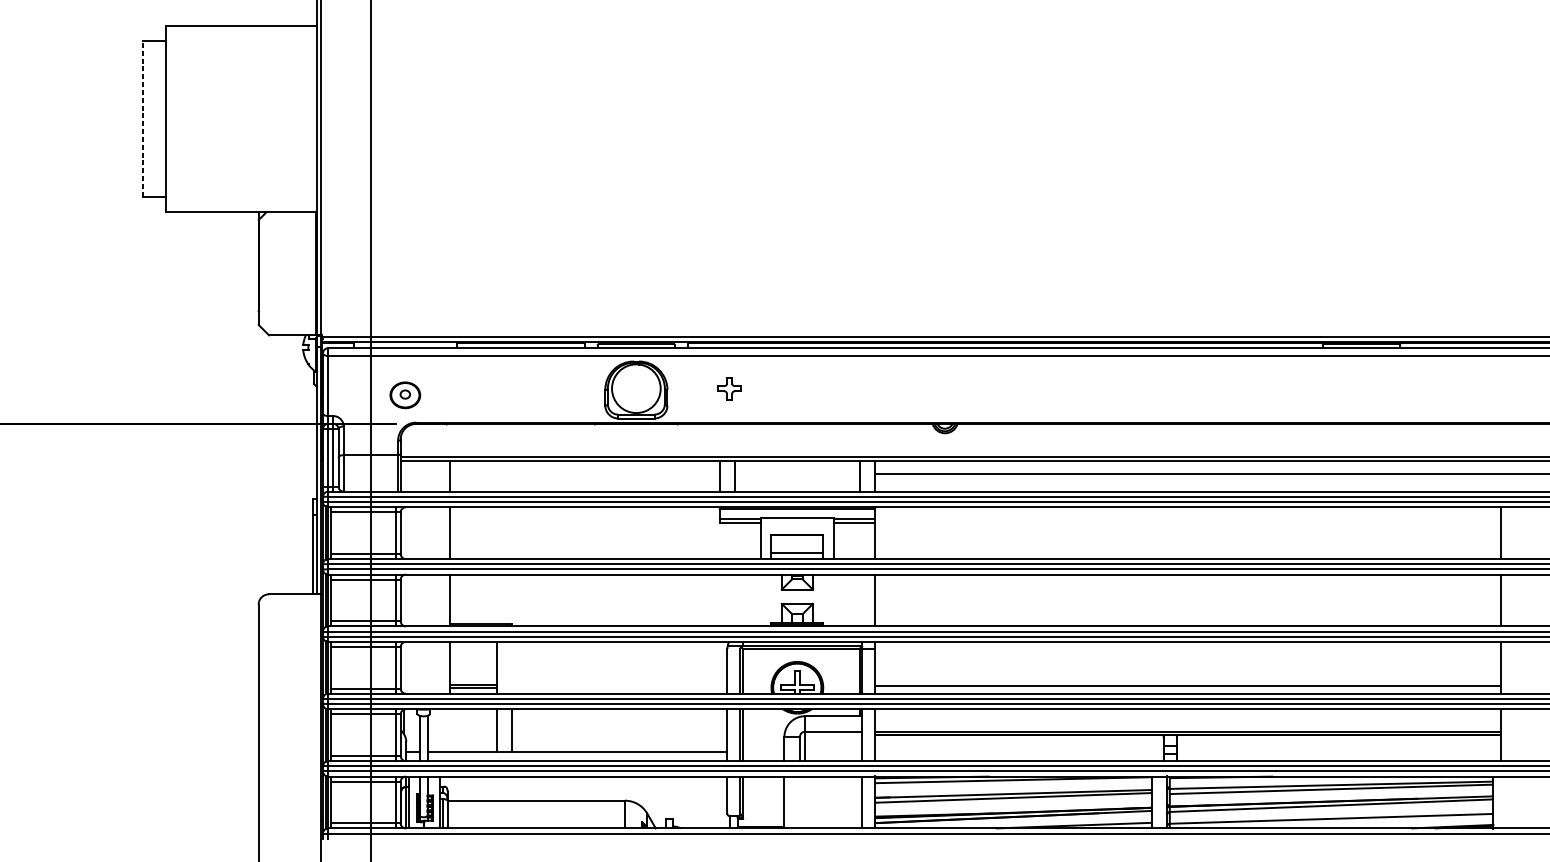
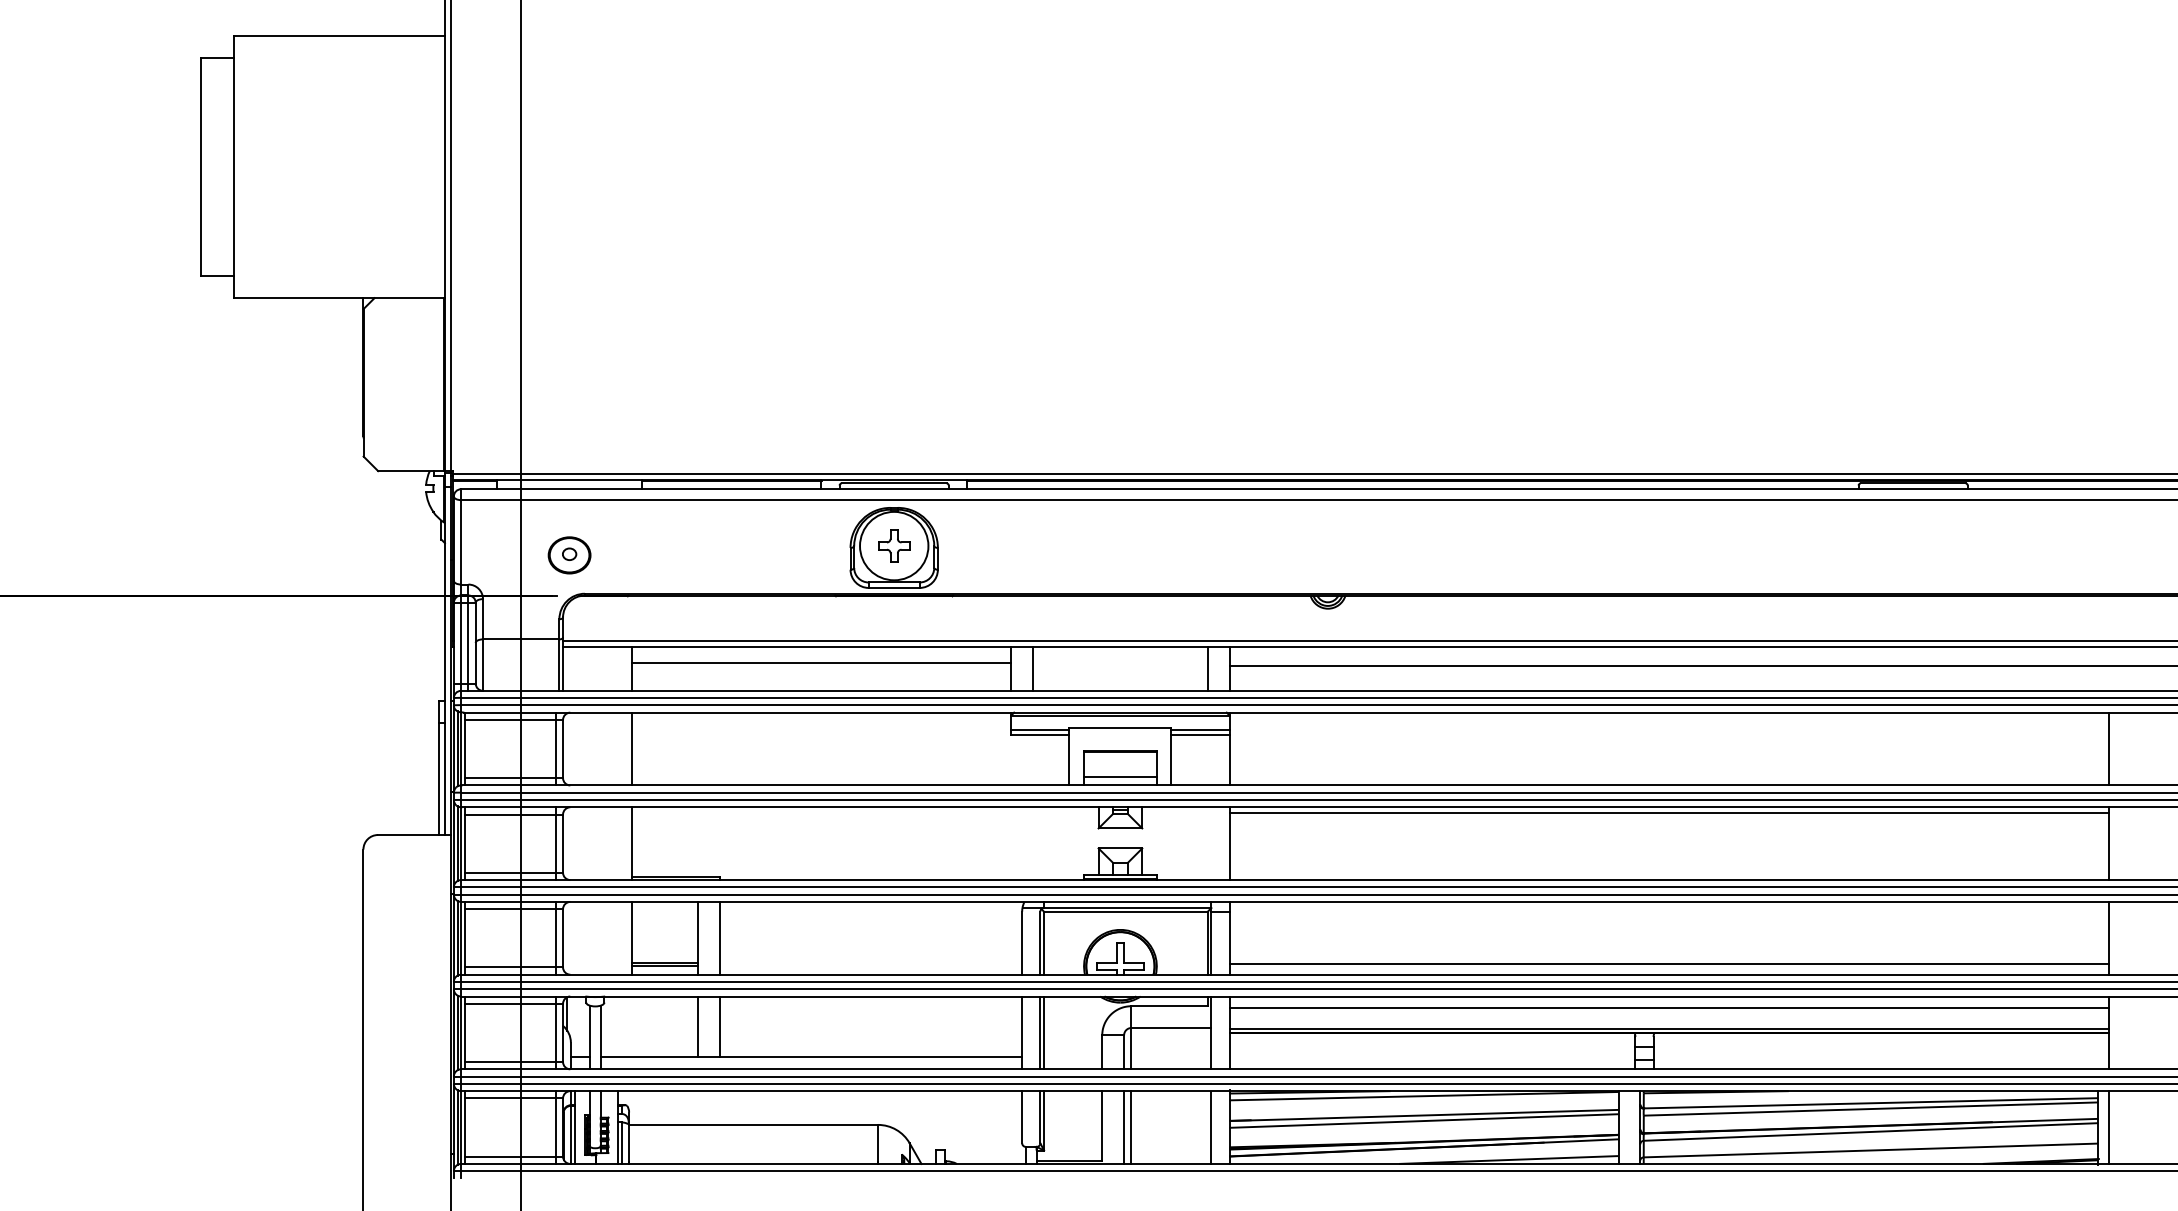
line: (143, 118) -> (201, 166), dashed -> solid
part: (729, 388) -> (894, 545), moved
line: (584, 472) -> (821, 663), added
line: (1188, 578) -> (1669, 812), added
line: (512, 667) -> (720, 937), added
line: (1188, 717) -> (1669, 1008), added
line: (800, 802) -> (1124, 1127), added
line: (805, 802) -> (1131, 1127), added
line: (1501, 802) -> (2109, 1127), added

